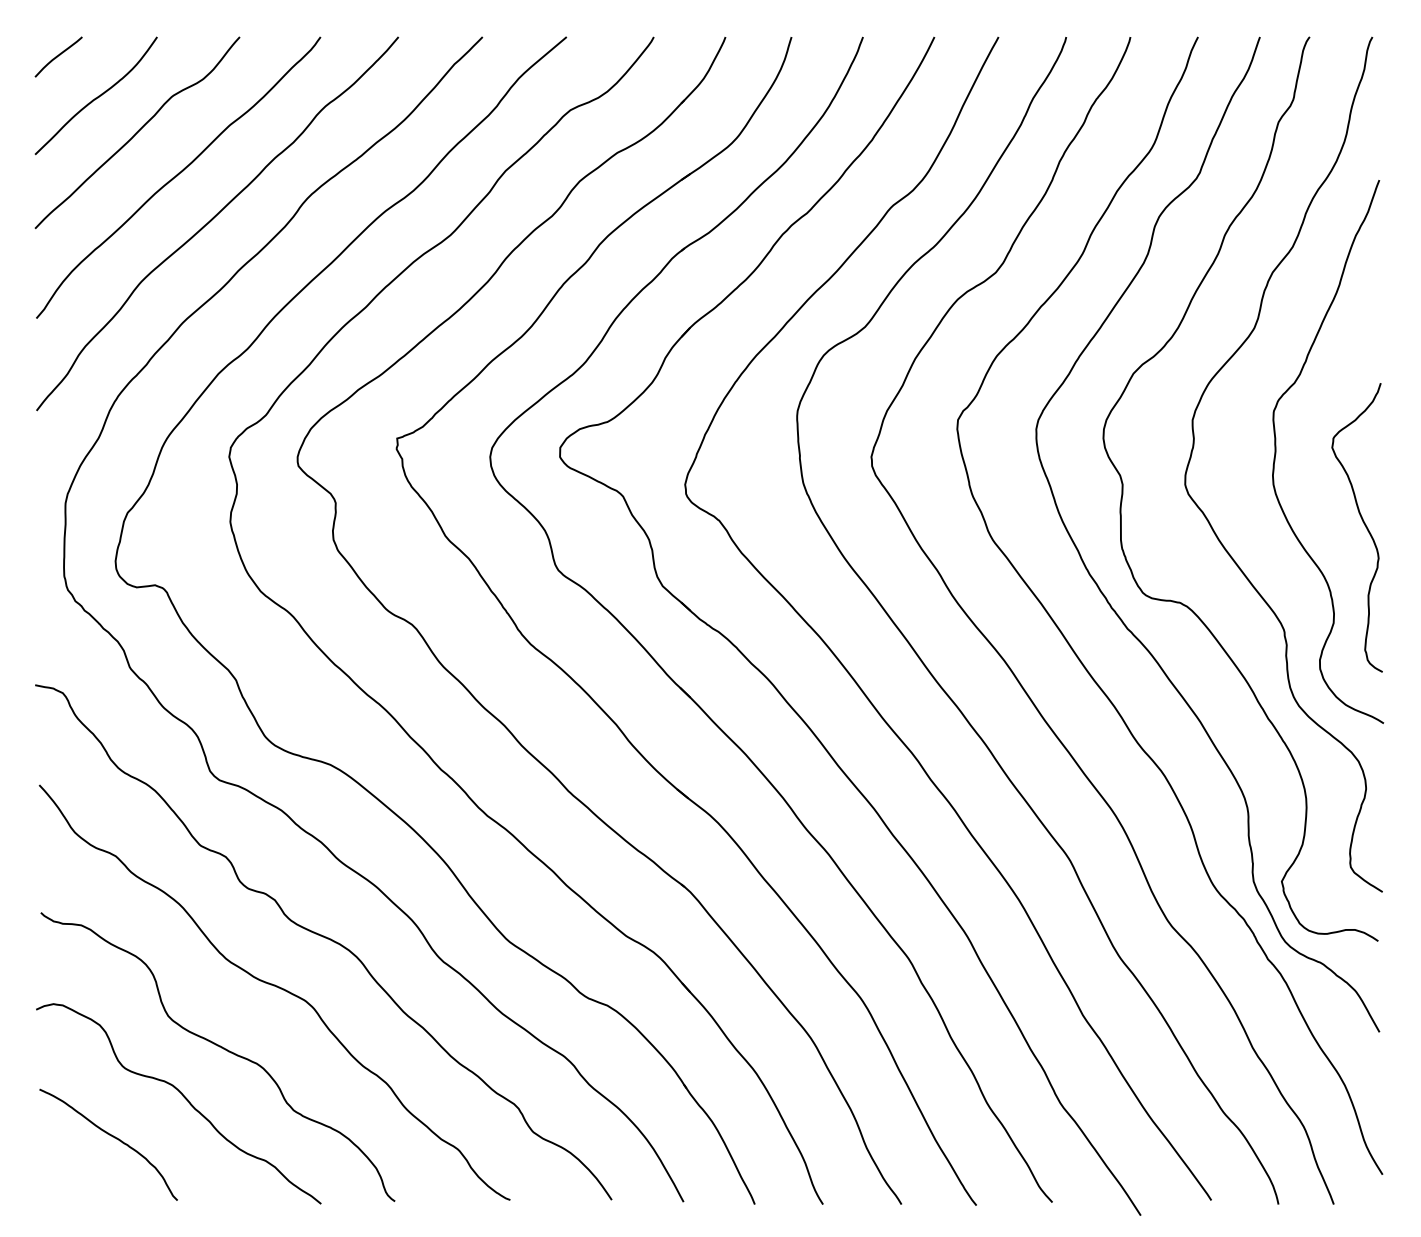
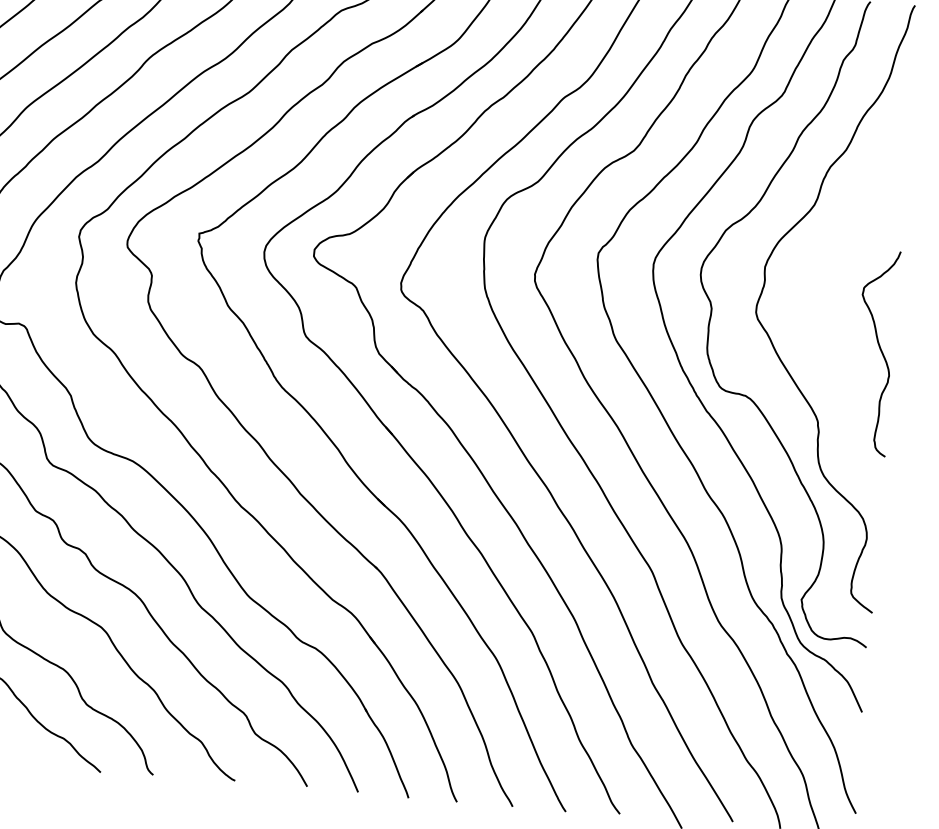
curve: (1276, 451) -> (822, 294), removed

